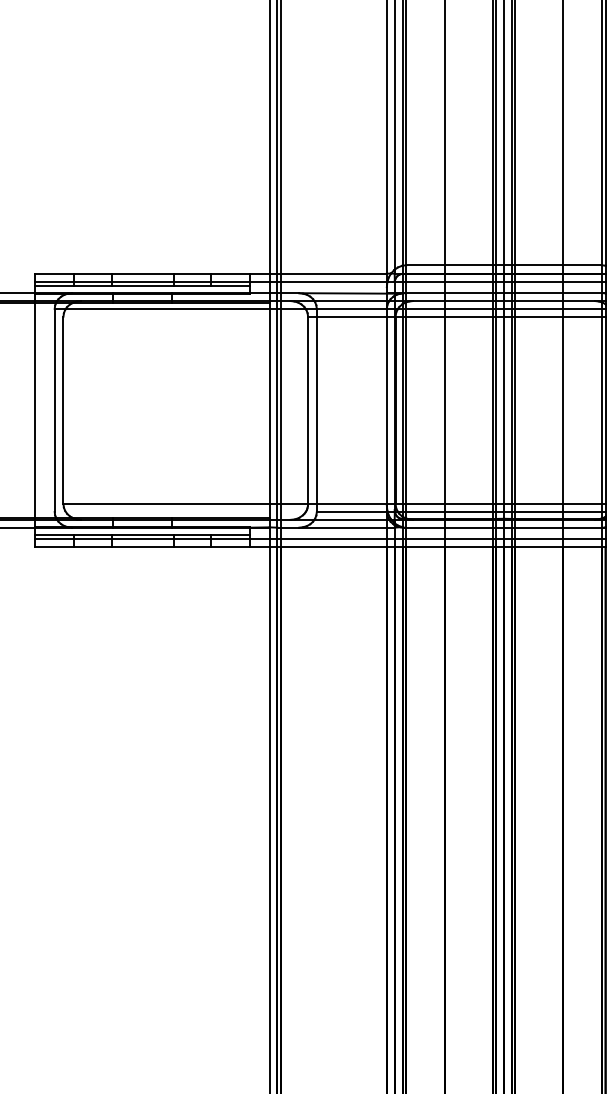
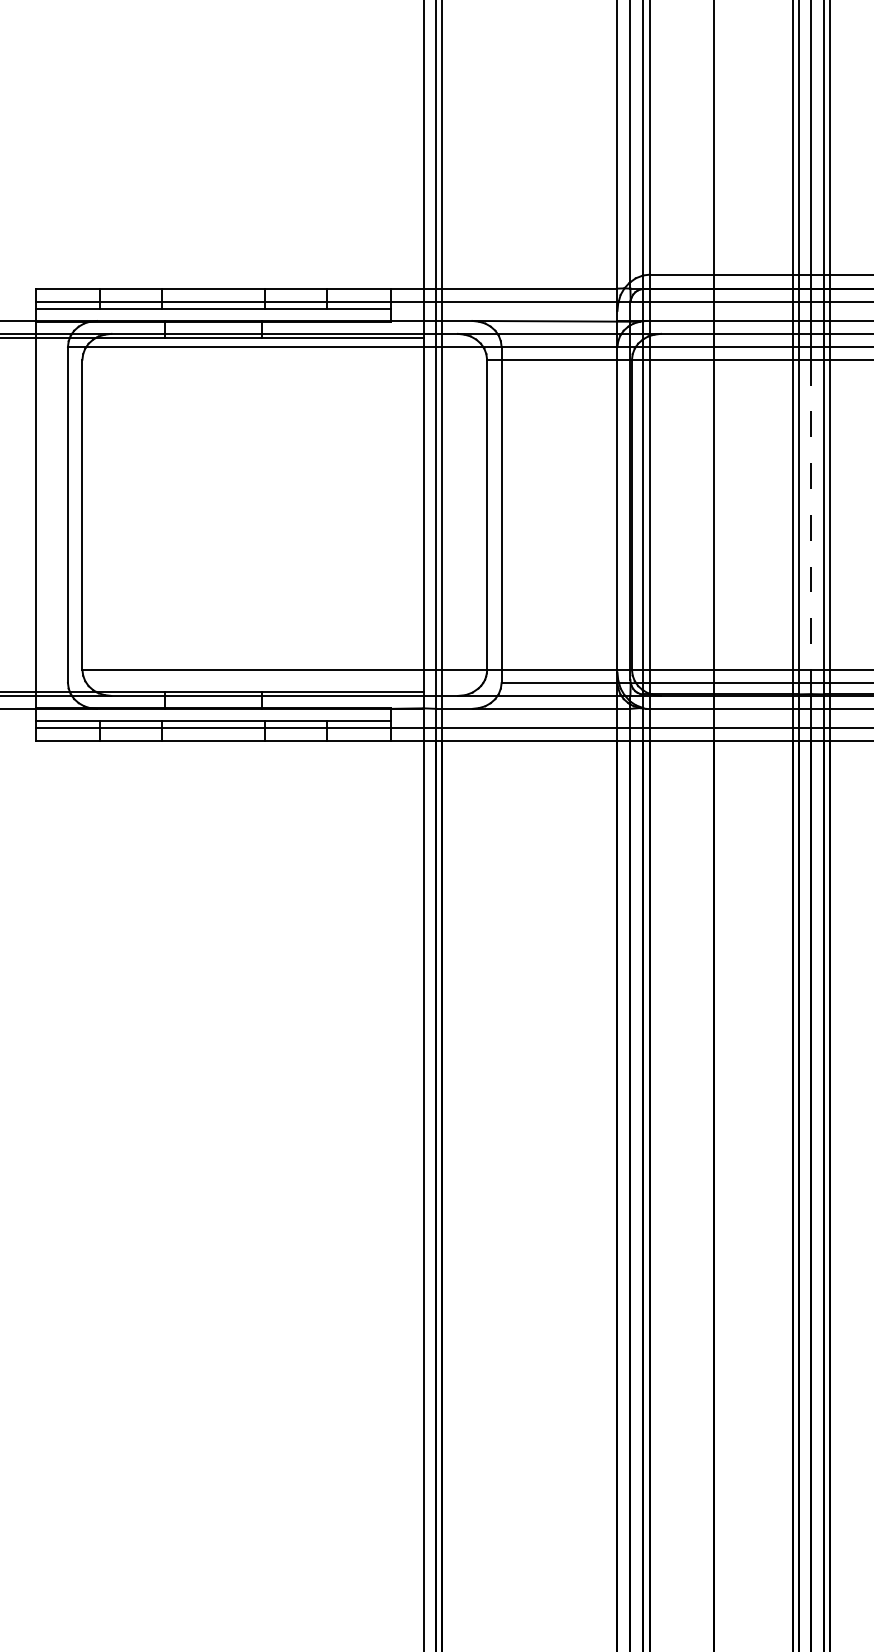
line: (504, 410) -> (812, 514), solid -> dashed

